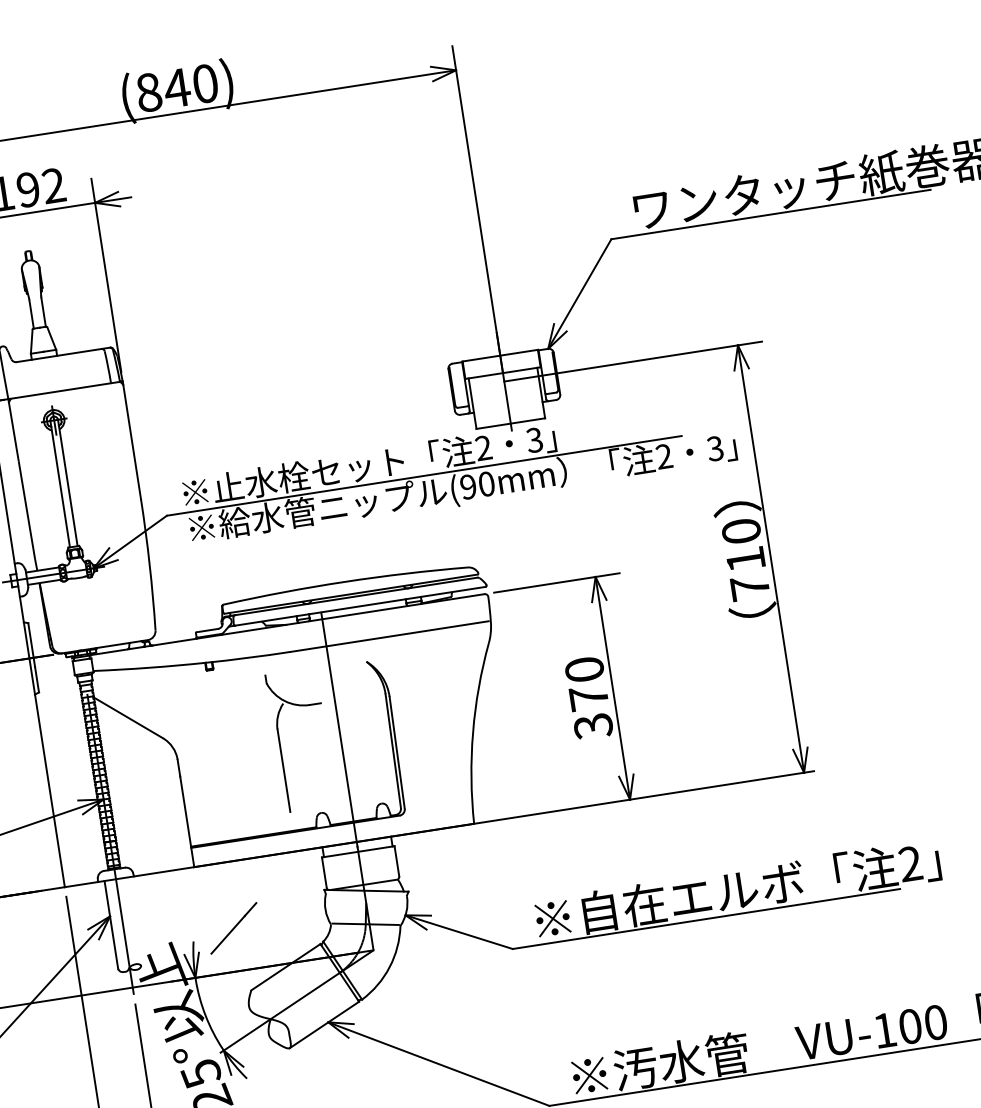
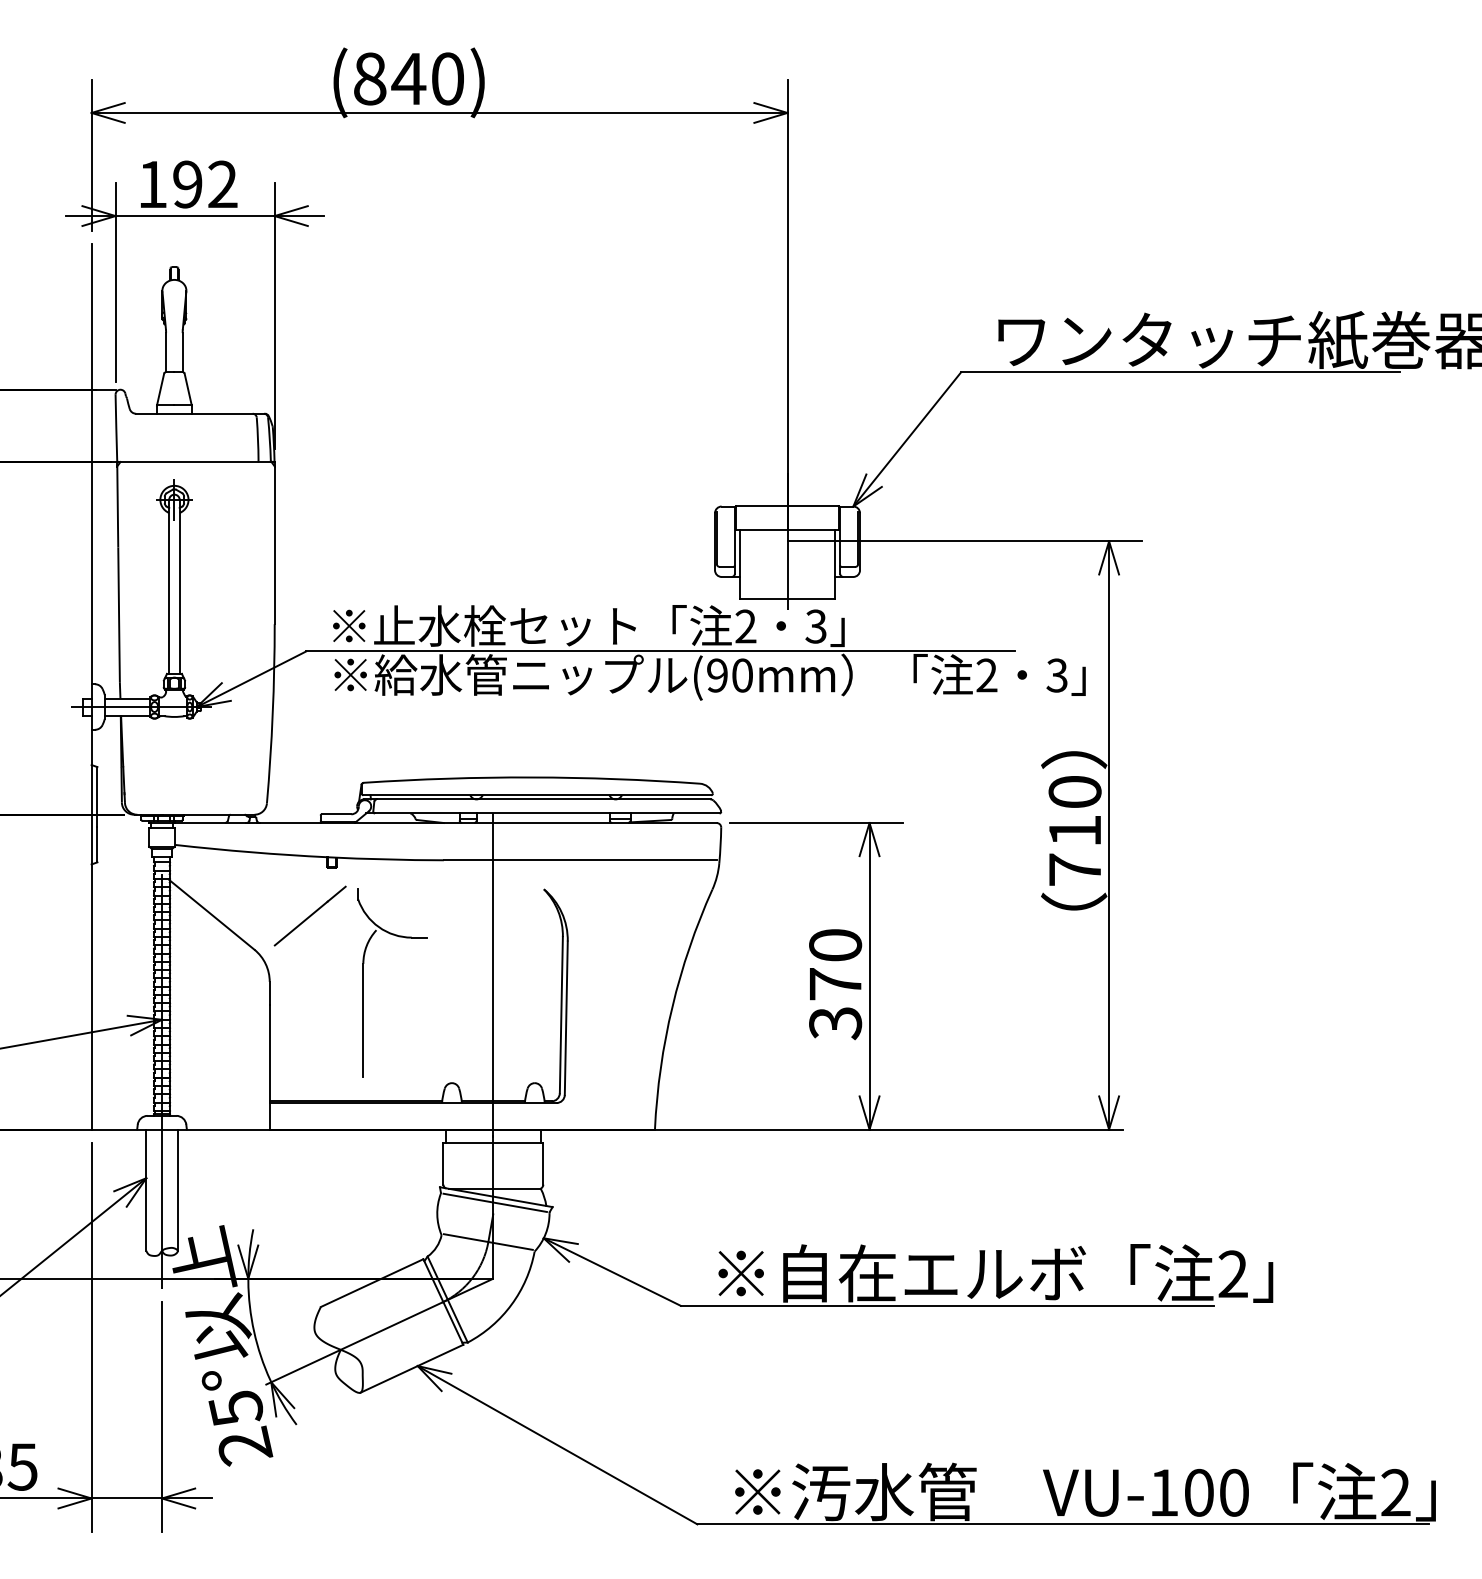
part: (279, 743) -> (363, 982), moved
line: (365, 894) -> (494, 1202), added
line: (133, 921) -> (177, 1189), added
line: (233, 928) -> (309, 915), moved

